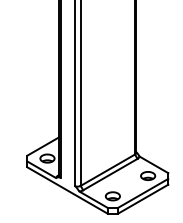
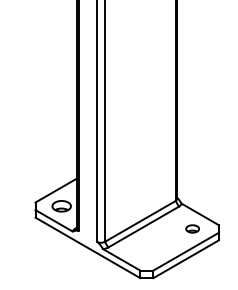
part: (147, 175) -> (192, 228), size x0.7
part: (112, 196) -> (146, 255), removed

